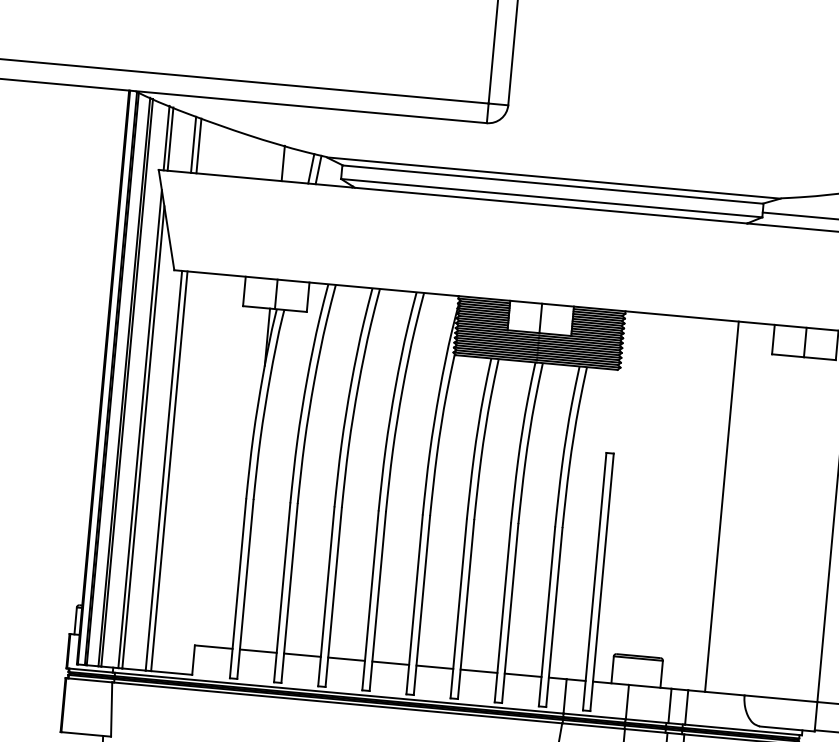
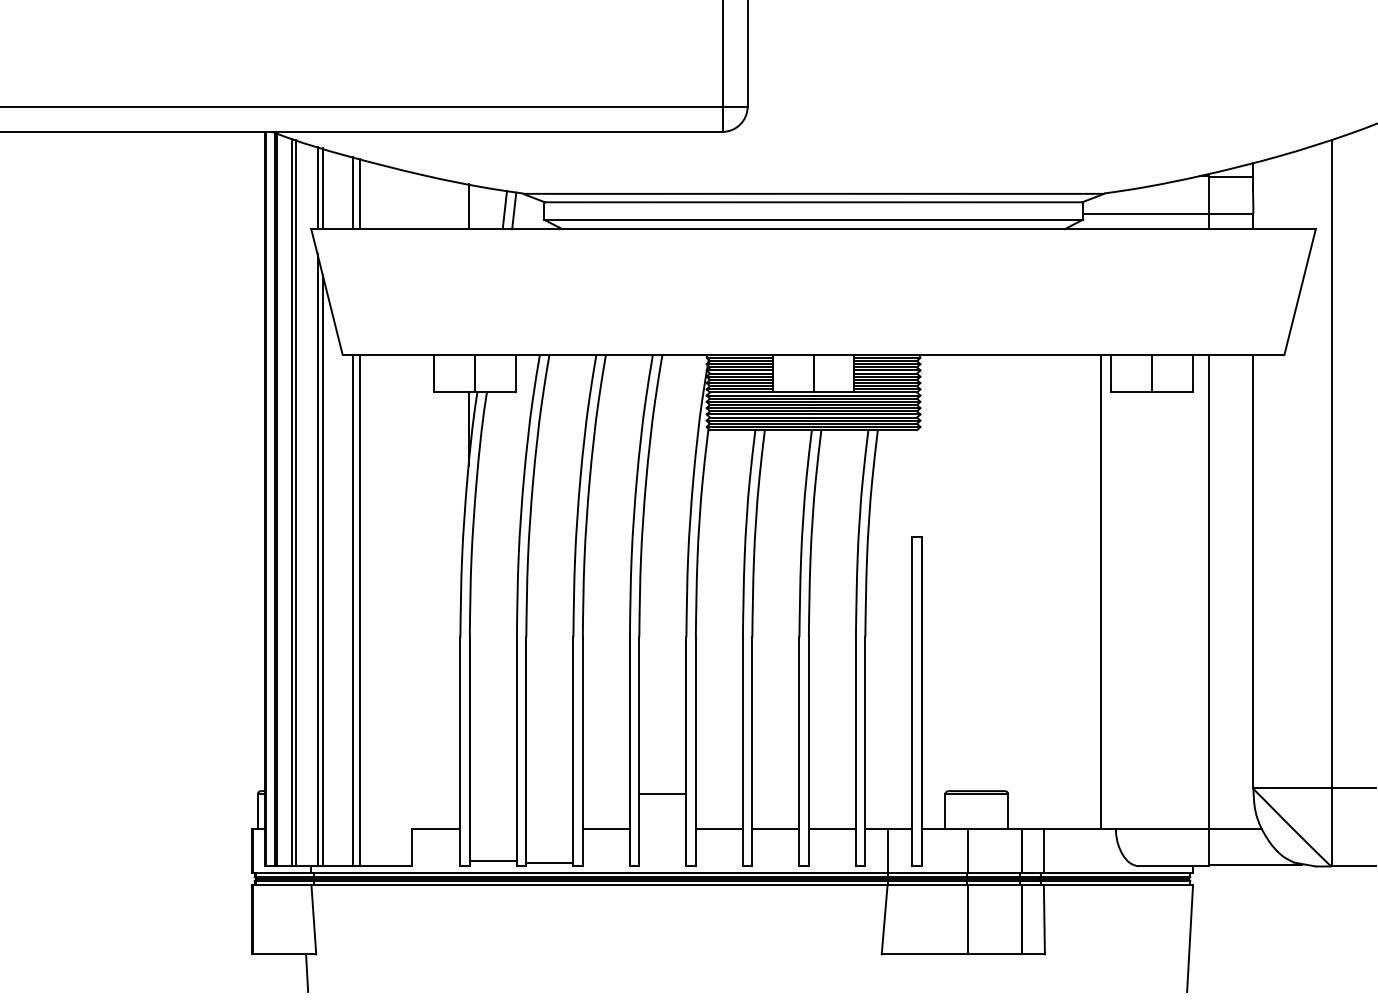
line: (722, 506) -> (1101, 591), moved
line: (257, 650) -> (492, 860), moved
line: (302, 654) -> (549, 862), moved
line: (390, 662) -> (662, 793), moved

